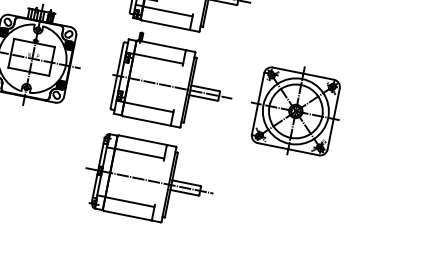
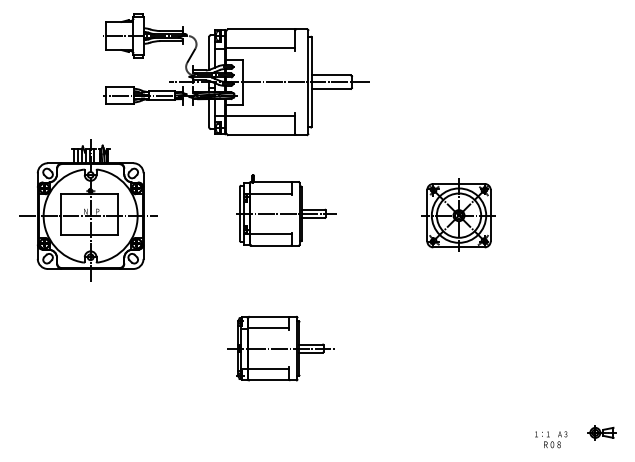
part: (173, 82) -> (286, 210), size x0.6
part: (295, 110) -> (458, 214), size x0.6
part: (149, 180) -> (280, 348), size x0.6

